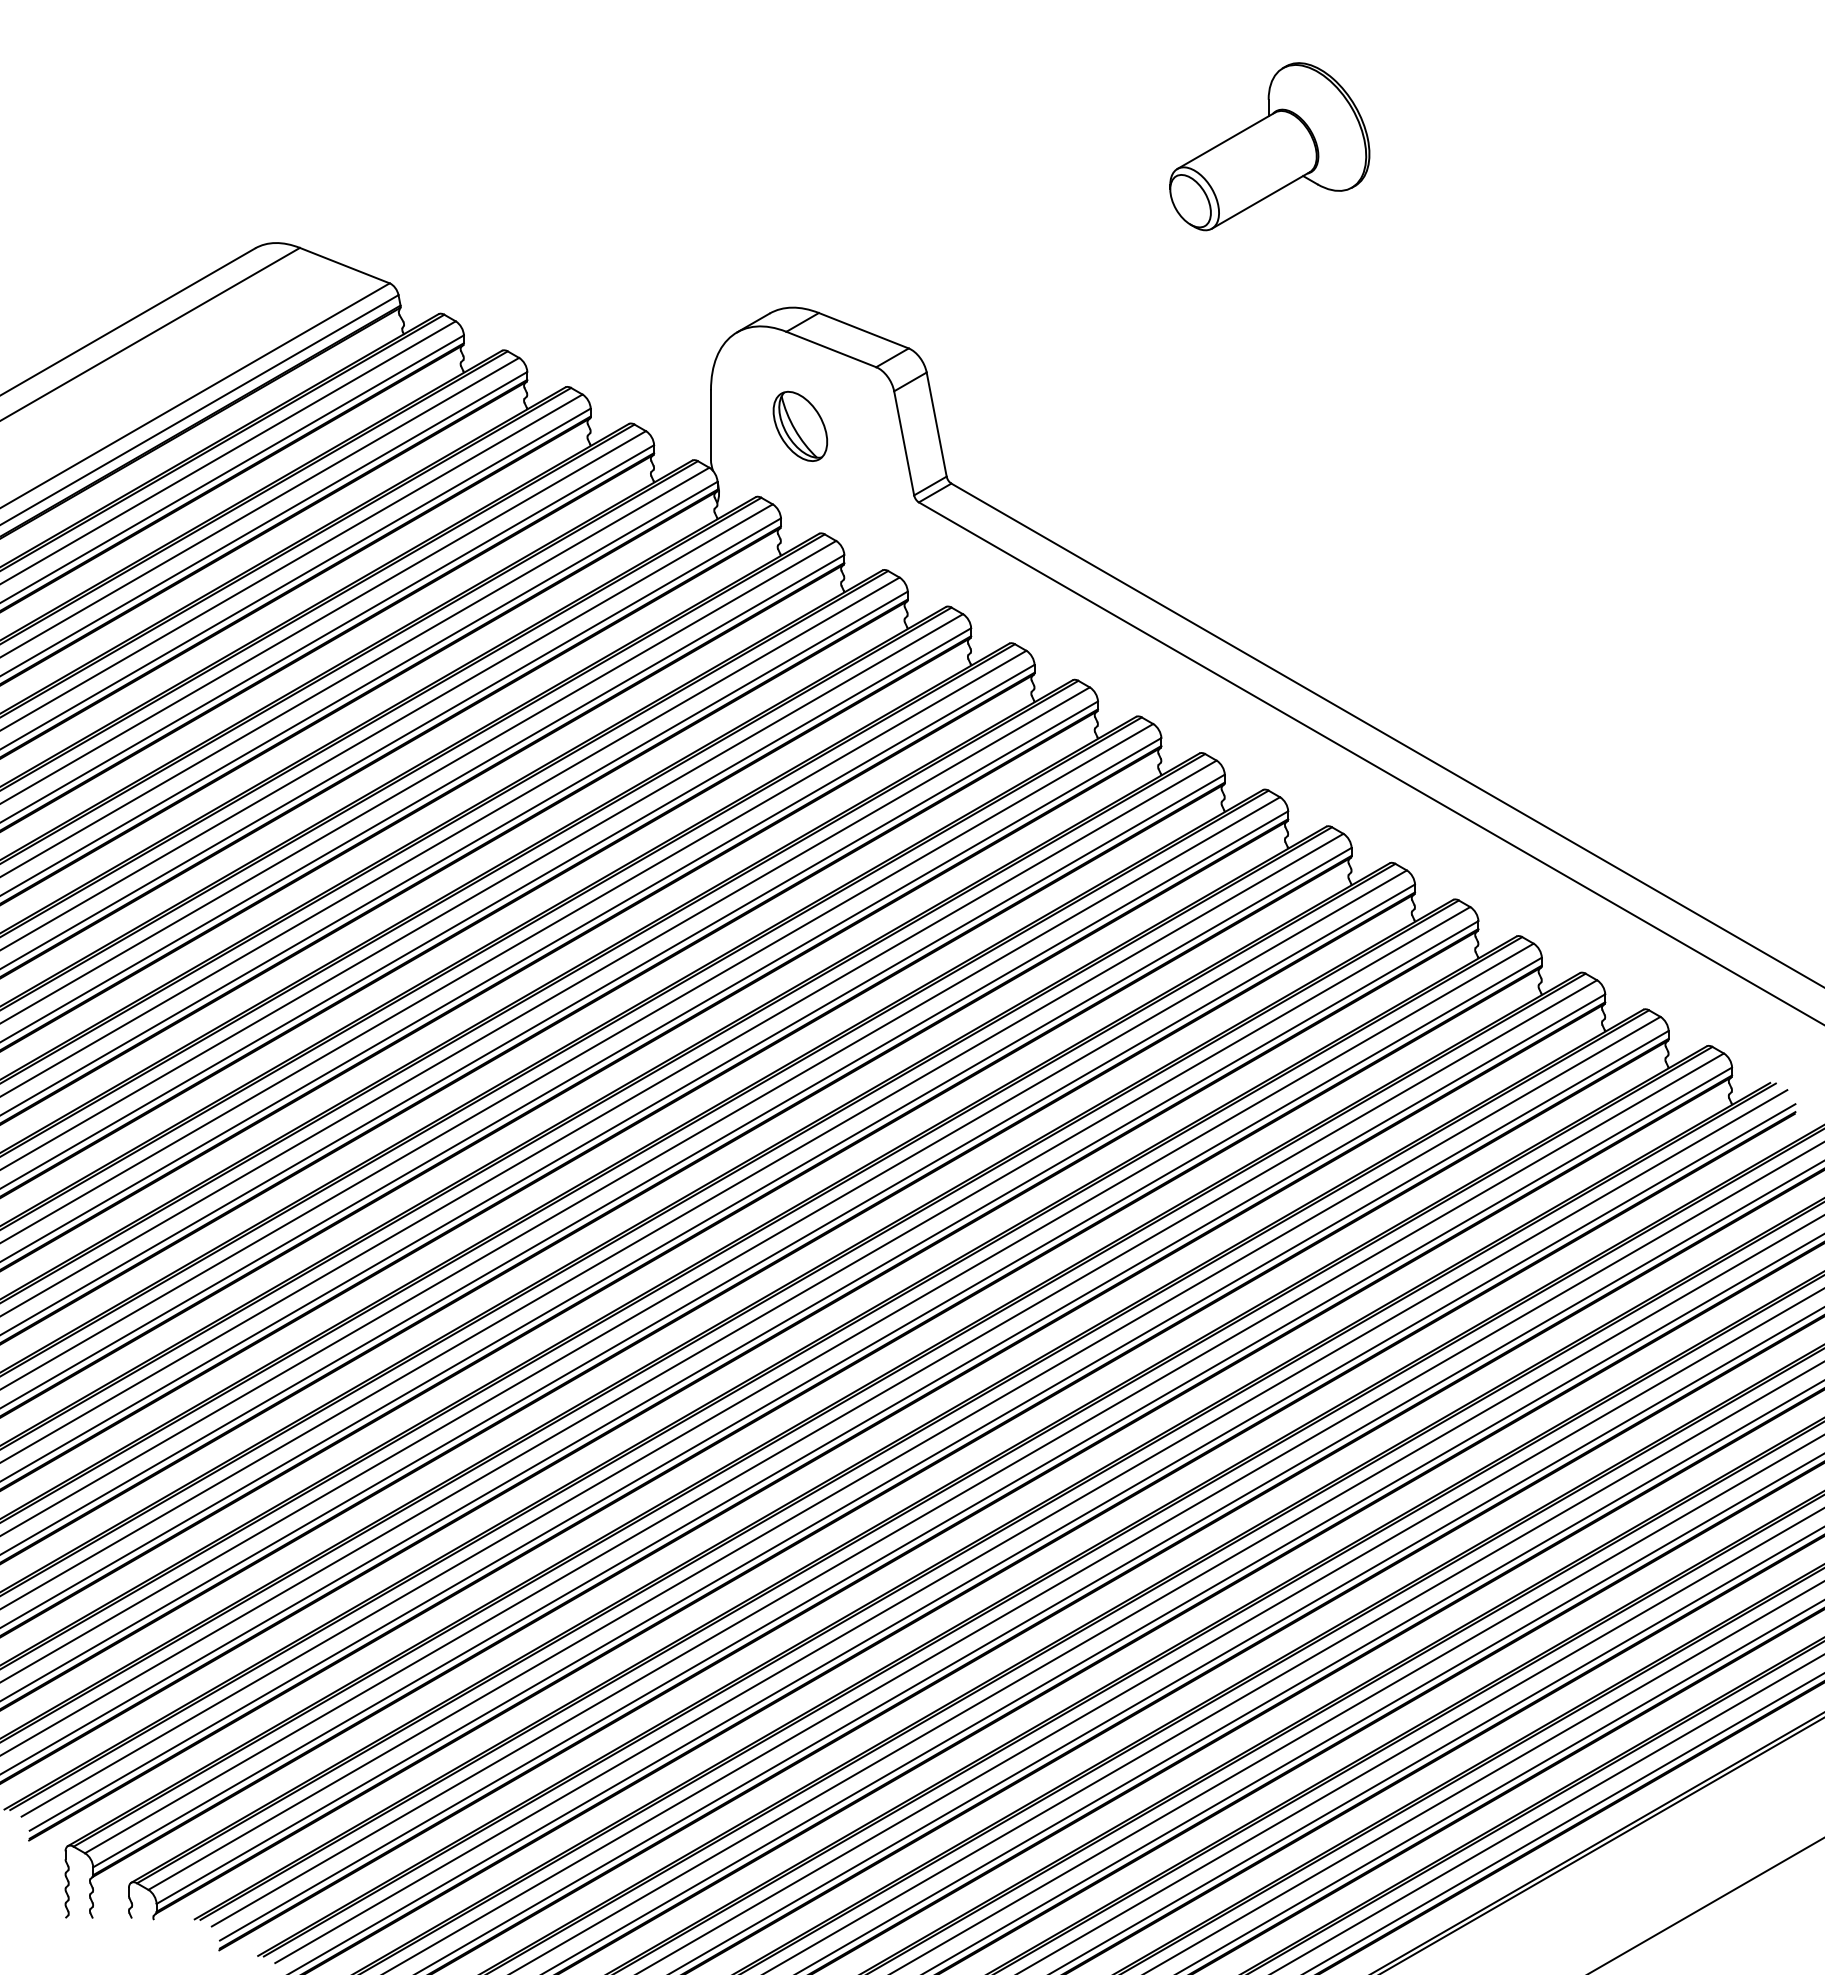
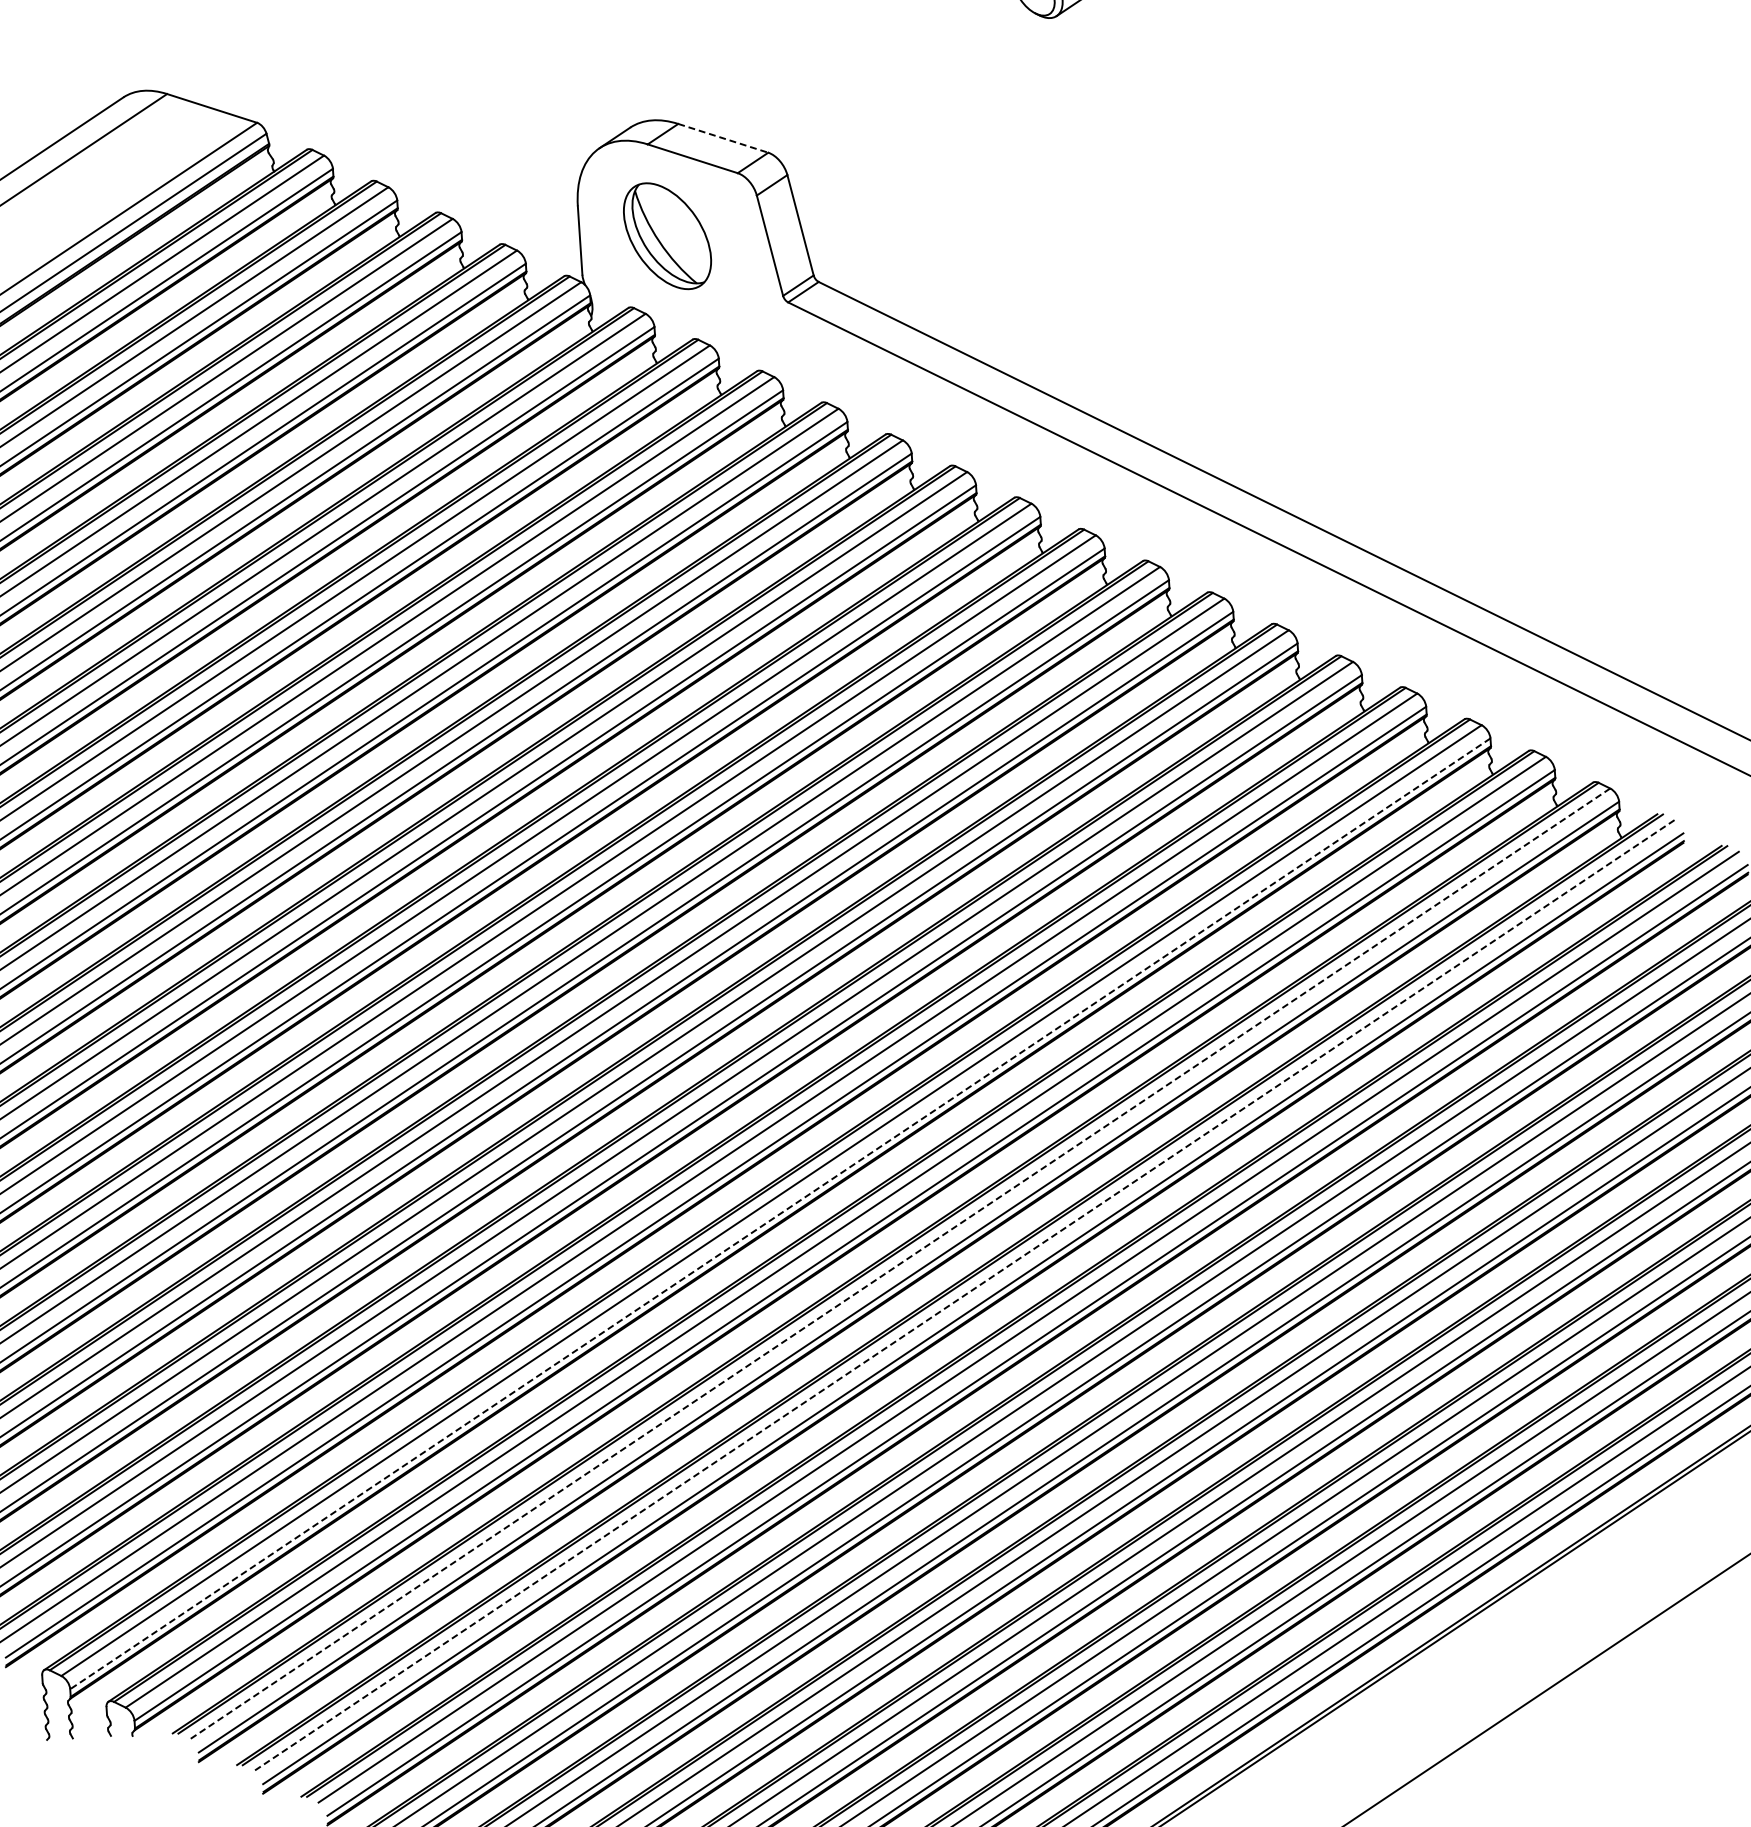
line: (864, 330) -> (723, 138), solid -> dashed
part: (800, 425) -> (667, 235), size x1.6
line: (849, 1430) -> (780, 1213), solid -> dashed
line: (967, 1490) -> (899, 1264), solid -> dashed
line: (1031, 1526) -> (964, 1295), solid -> dashed

